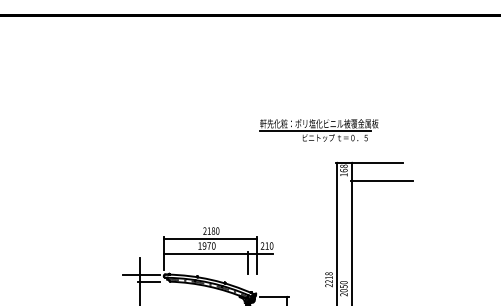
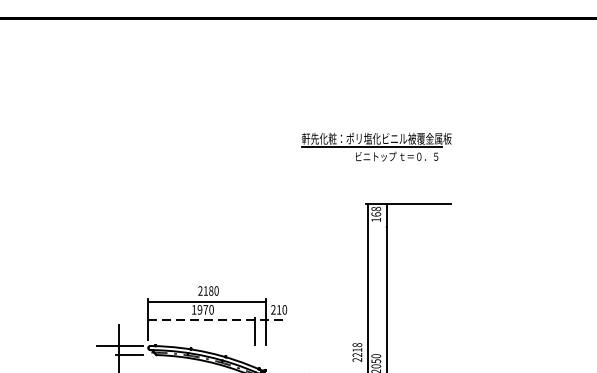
part: (318, 130) -> (375, 147), moved
line: (381, 180) -> (423, 226), removed
line: (218, 254) -> (217, 320), solid -> dashed

